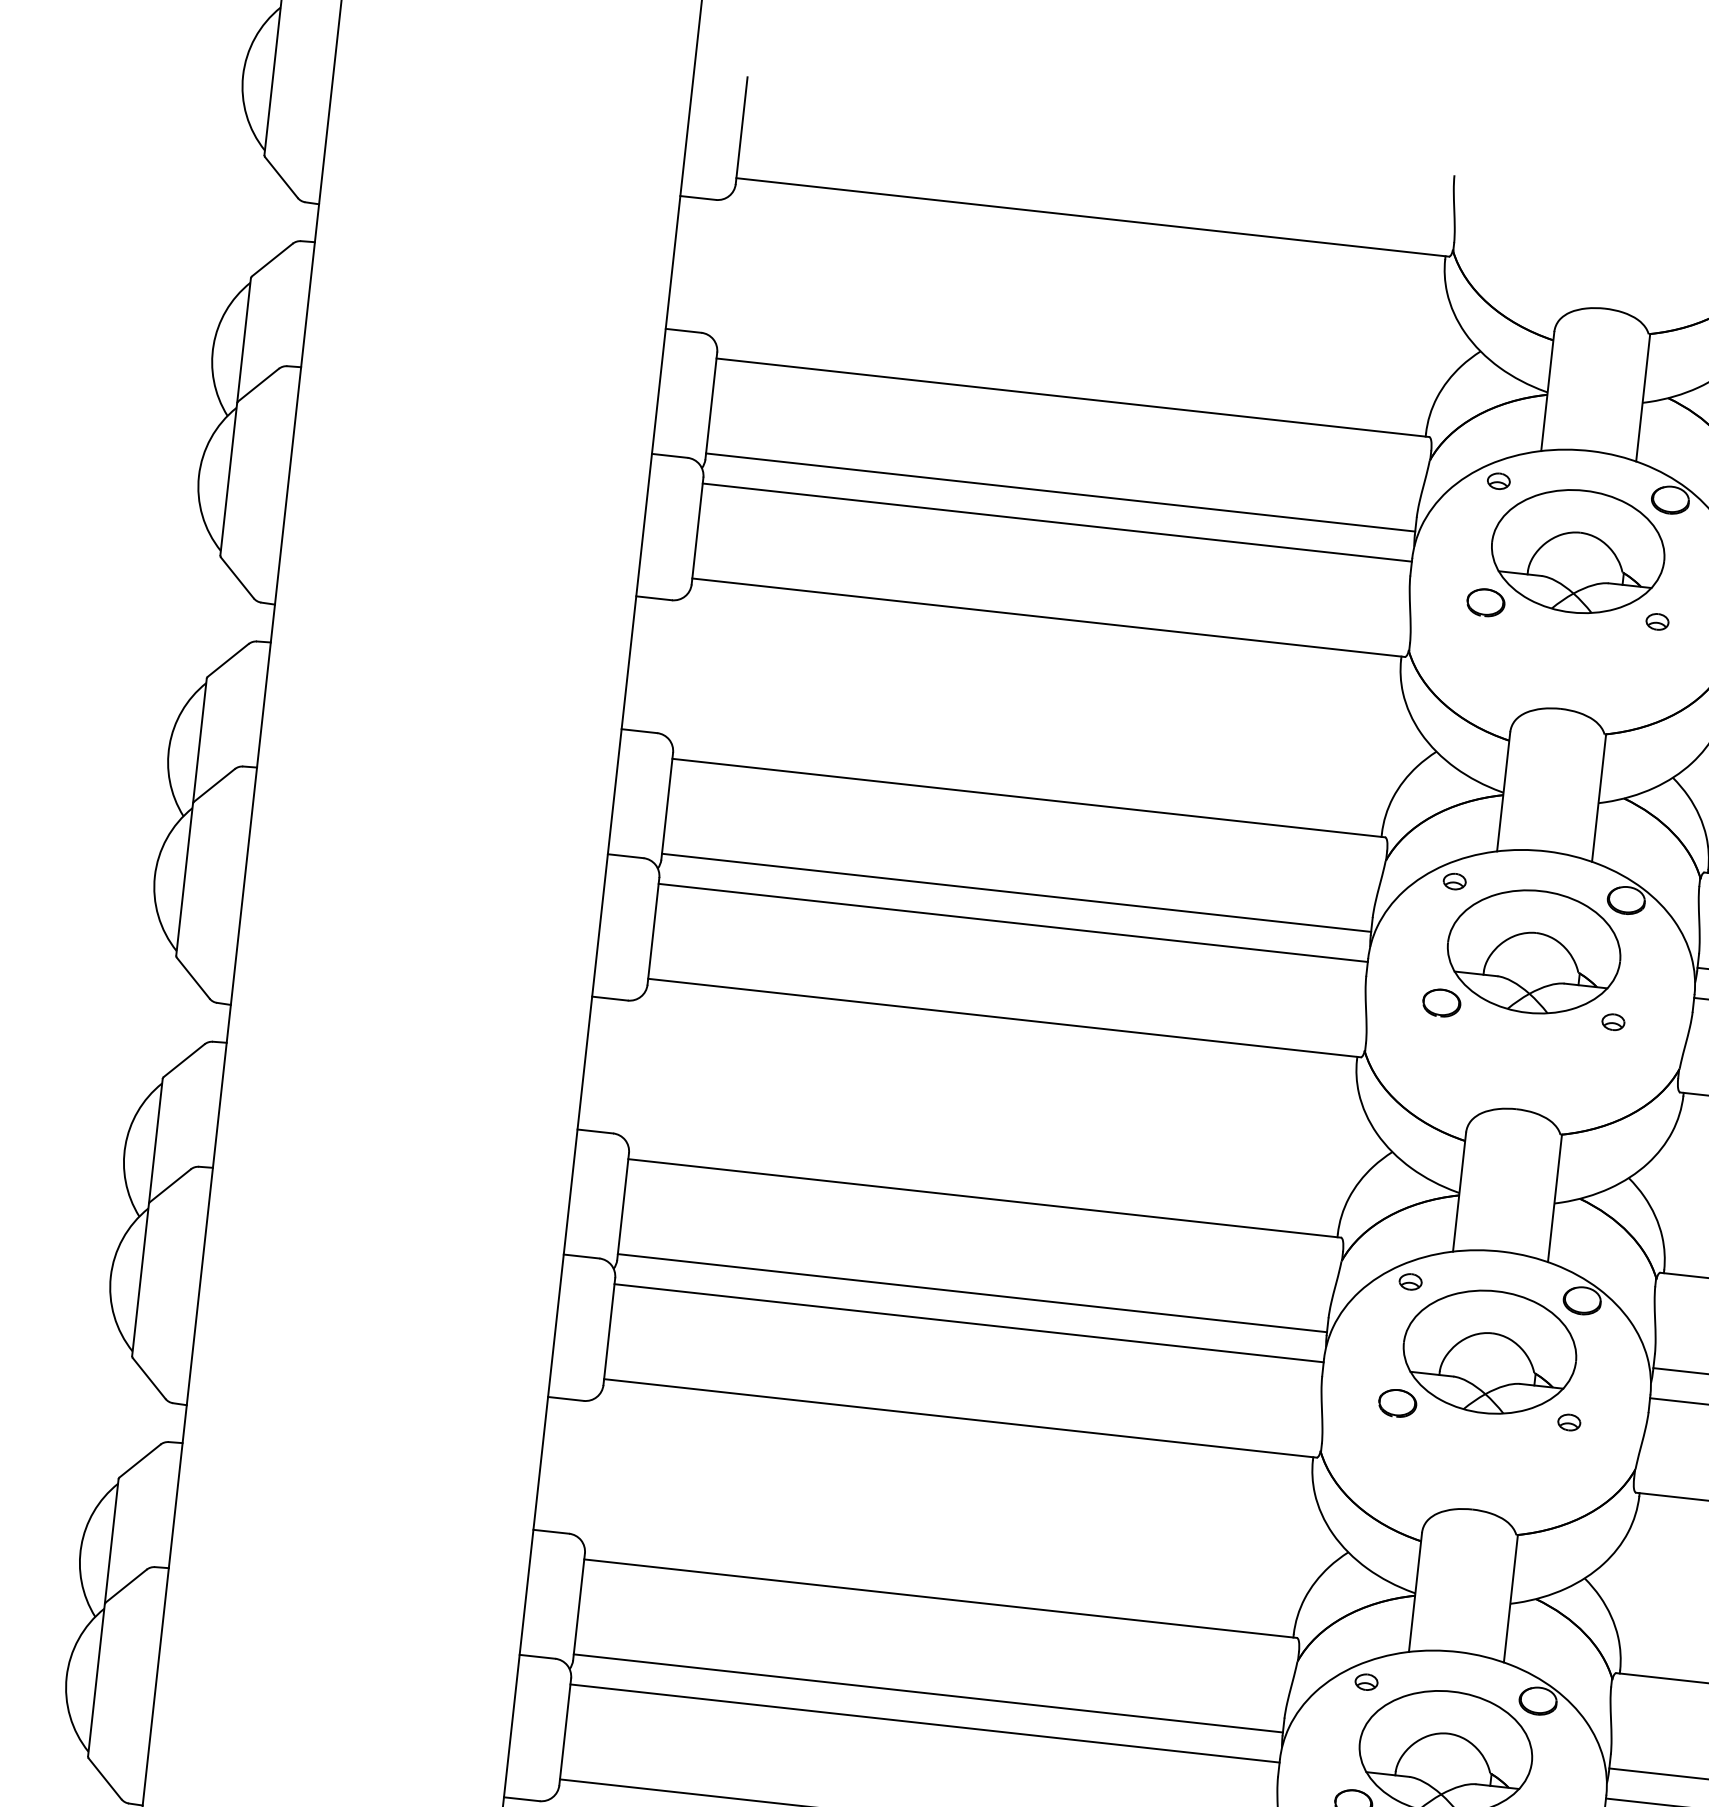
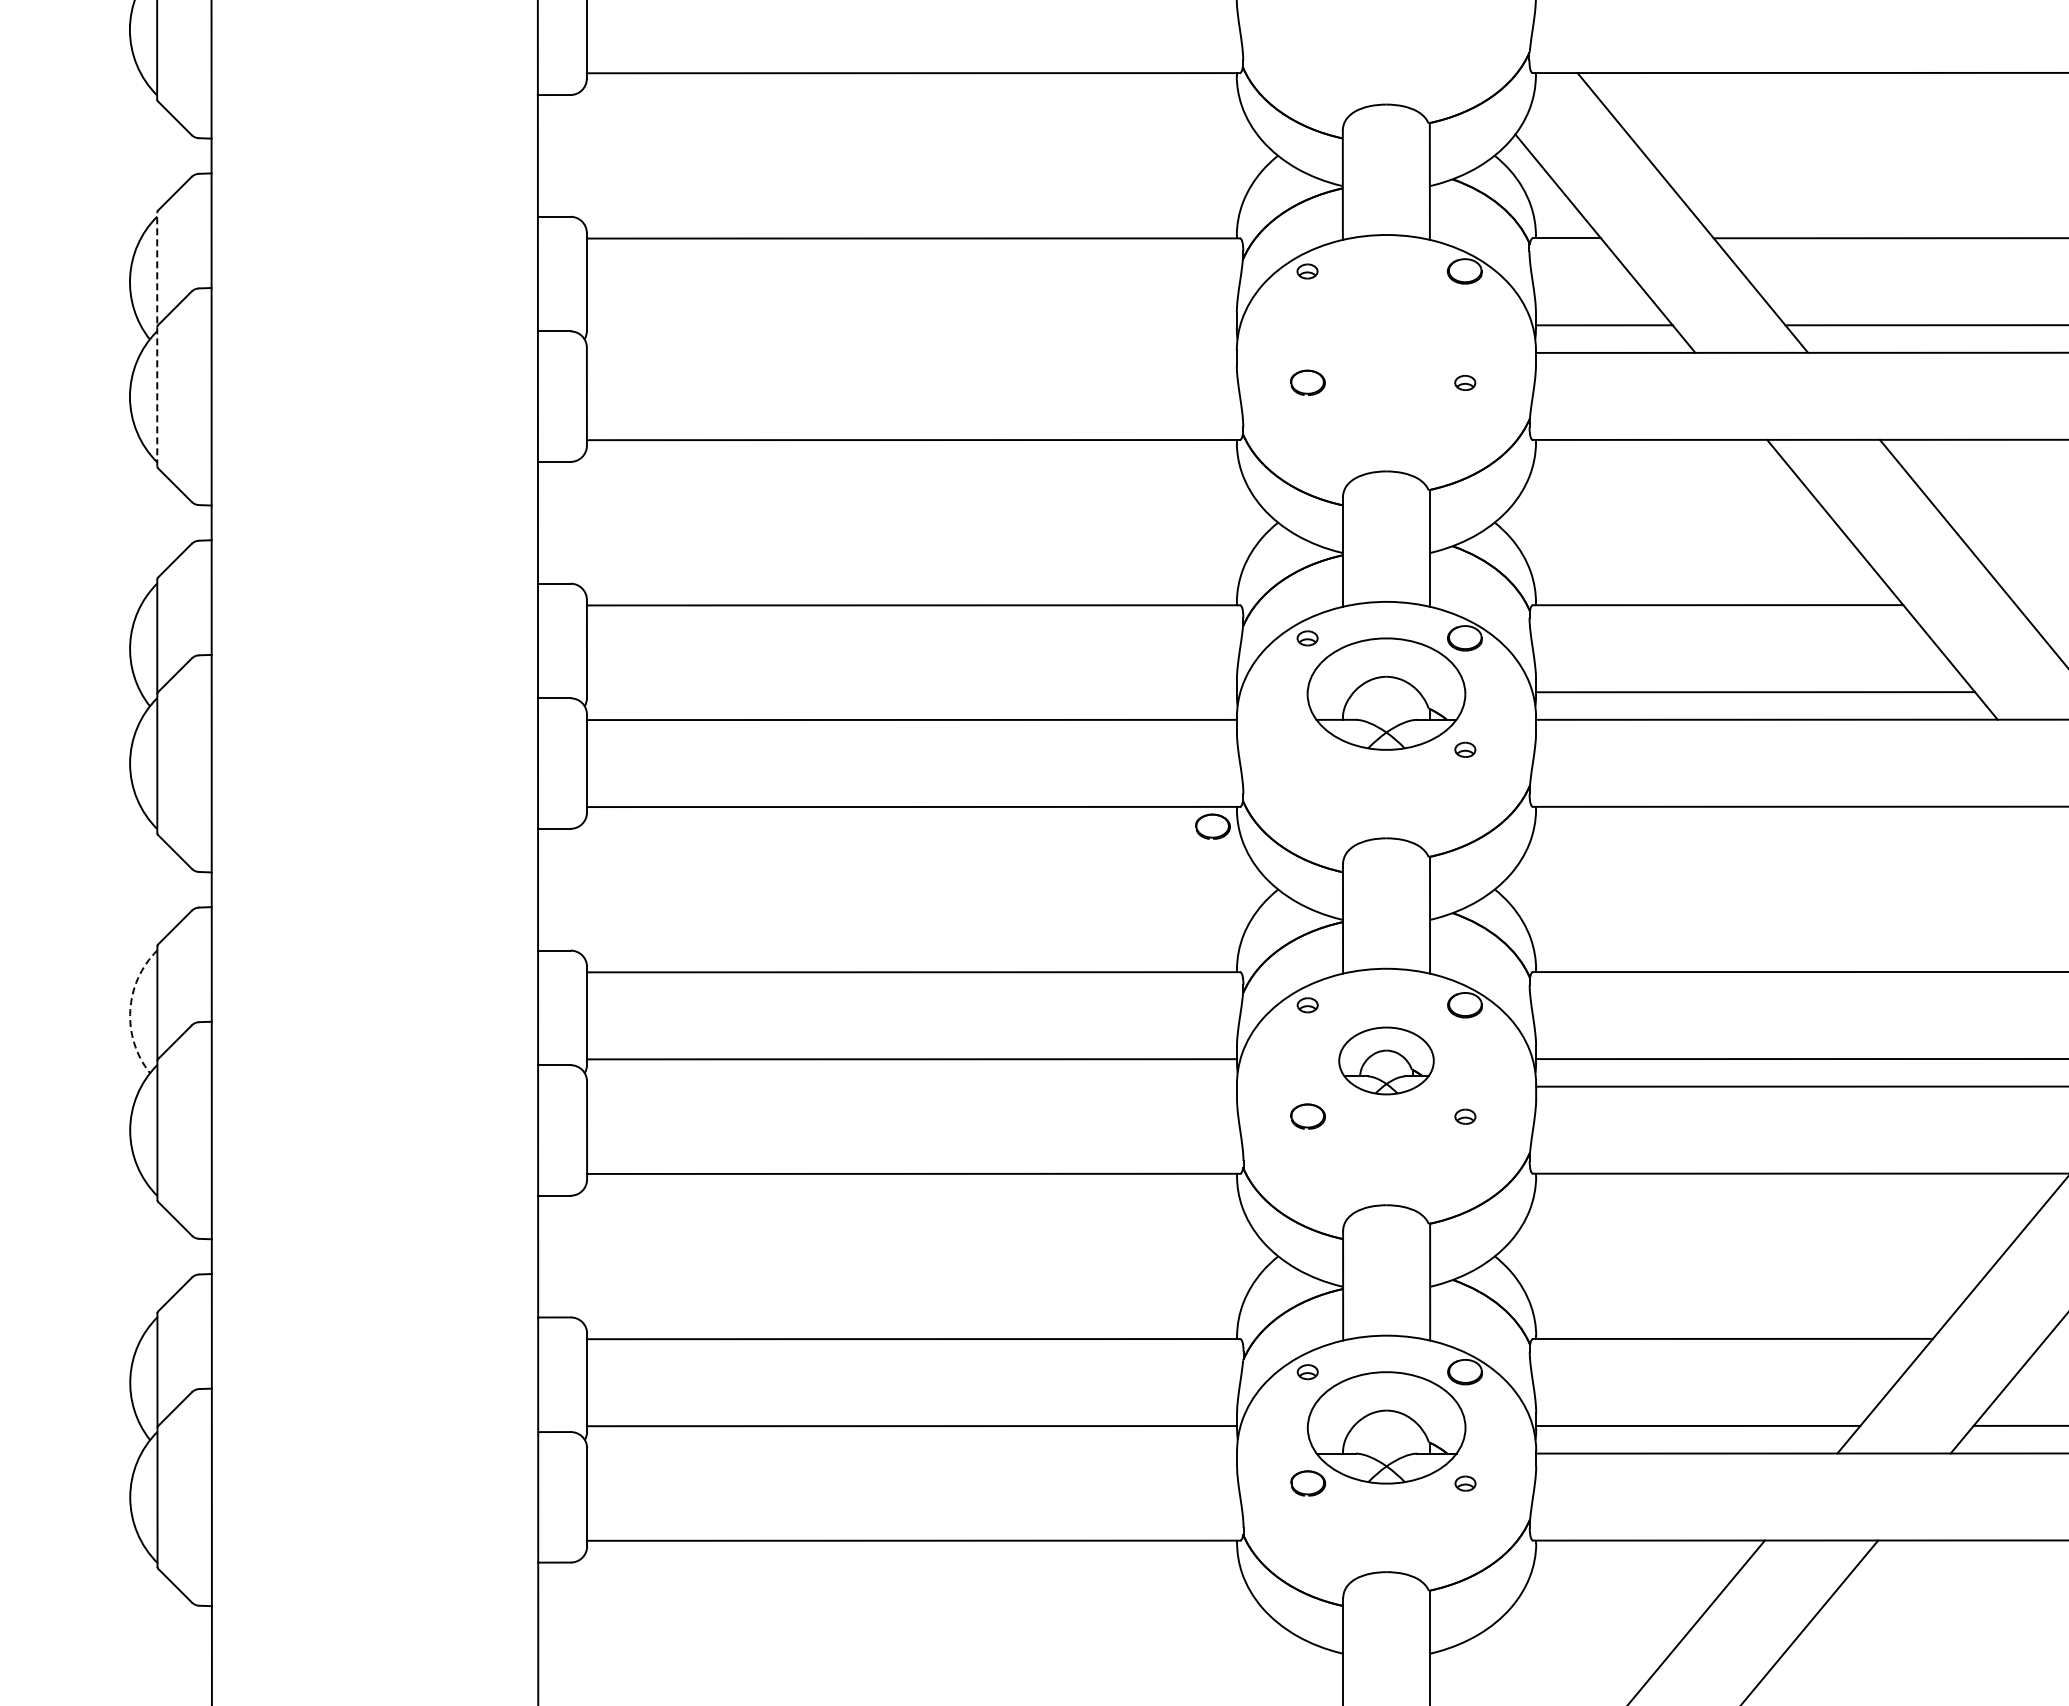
line: (235, 416) -> (157, 339), solid -> dashed
line: (1060, 492) -> (911, 325), removed
line: (1057, 521) -> (911, 352), removed
part: (1578, 550) -> (1386, 326), removed
line: (1016, 892) -> (911, 692), removed
part: (1441, 1002) -> (1212, 826), moved
arc: (125, 1145) -> (130, 1010), solid -> dashed
line: (968, 1322) -> (911, 1086), removed
part: (1489, 1351) -> (1386, 1060), size x0.6
line: (925, 1723) -> (912, 1453), removed

